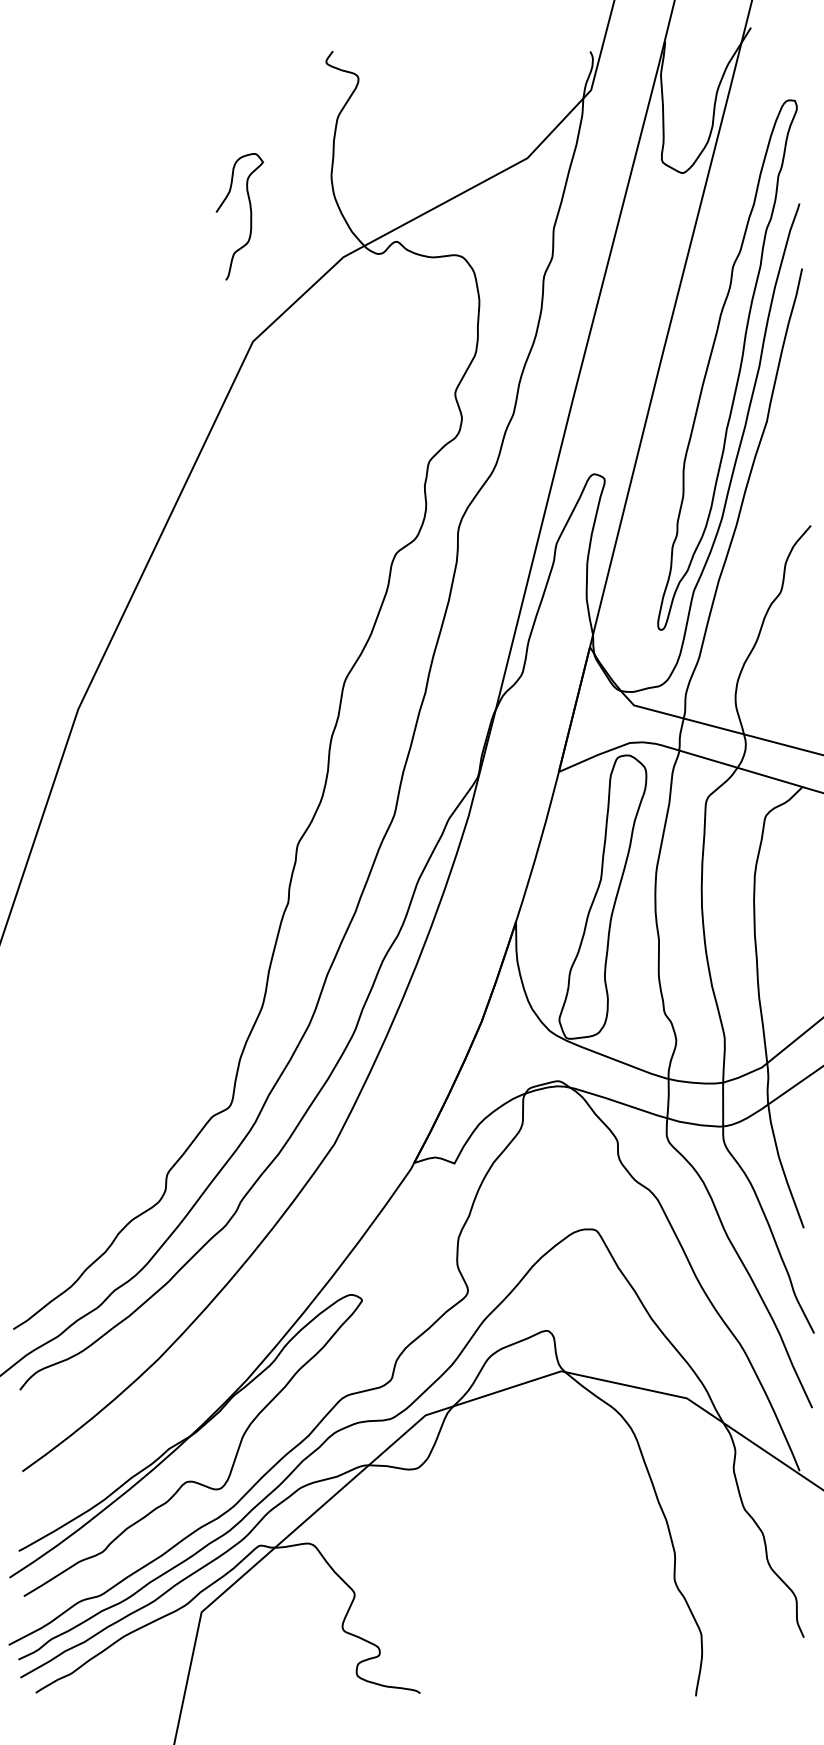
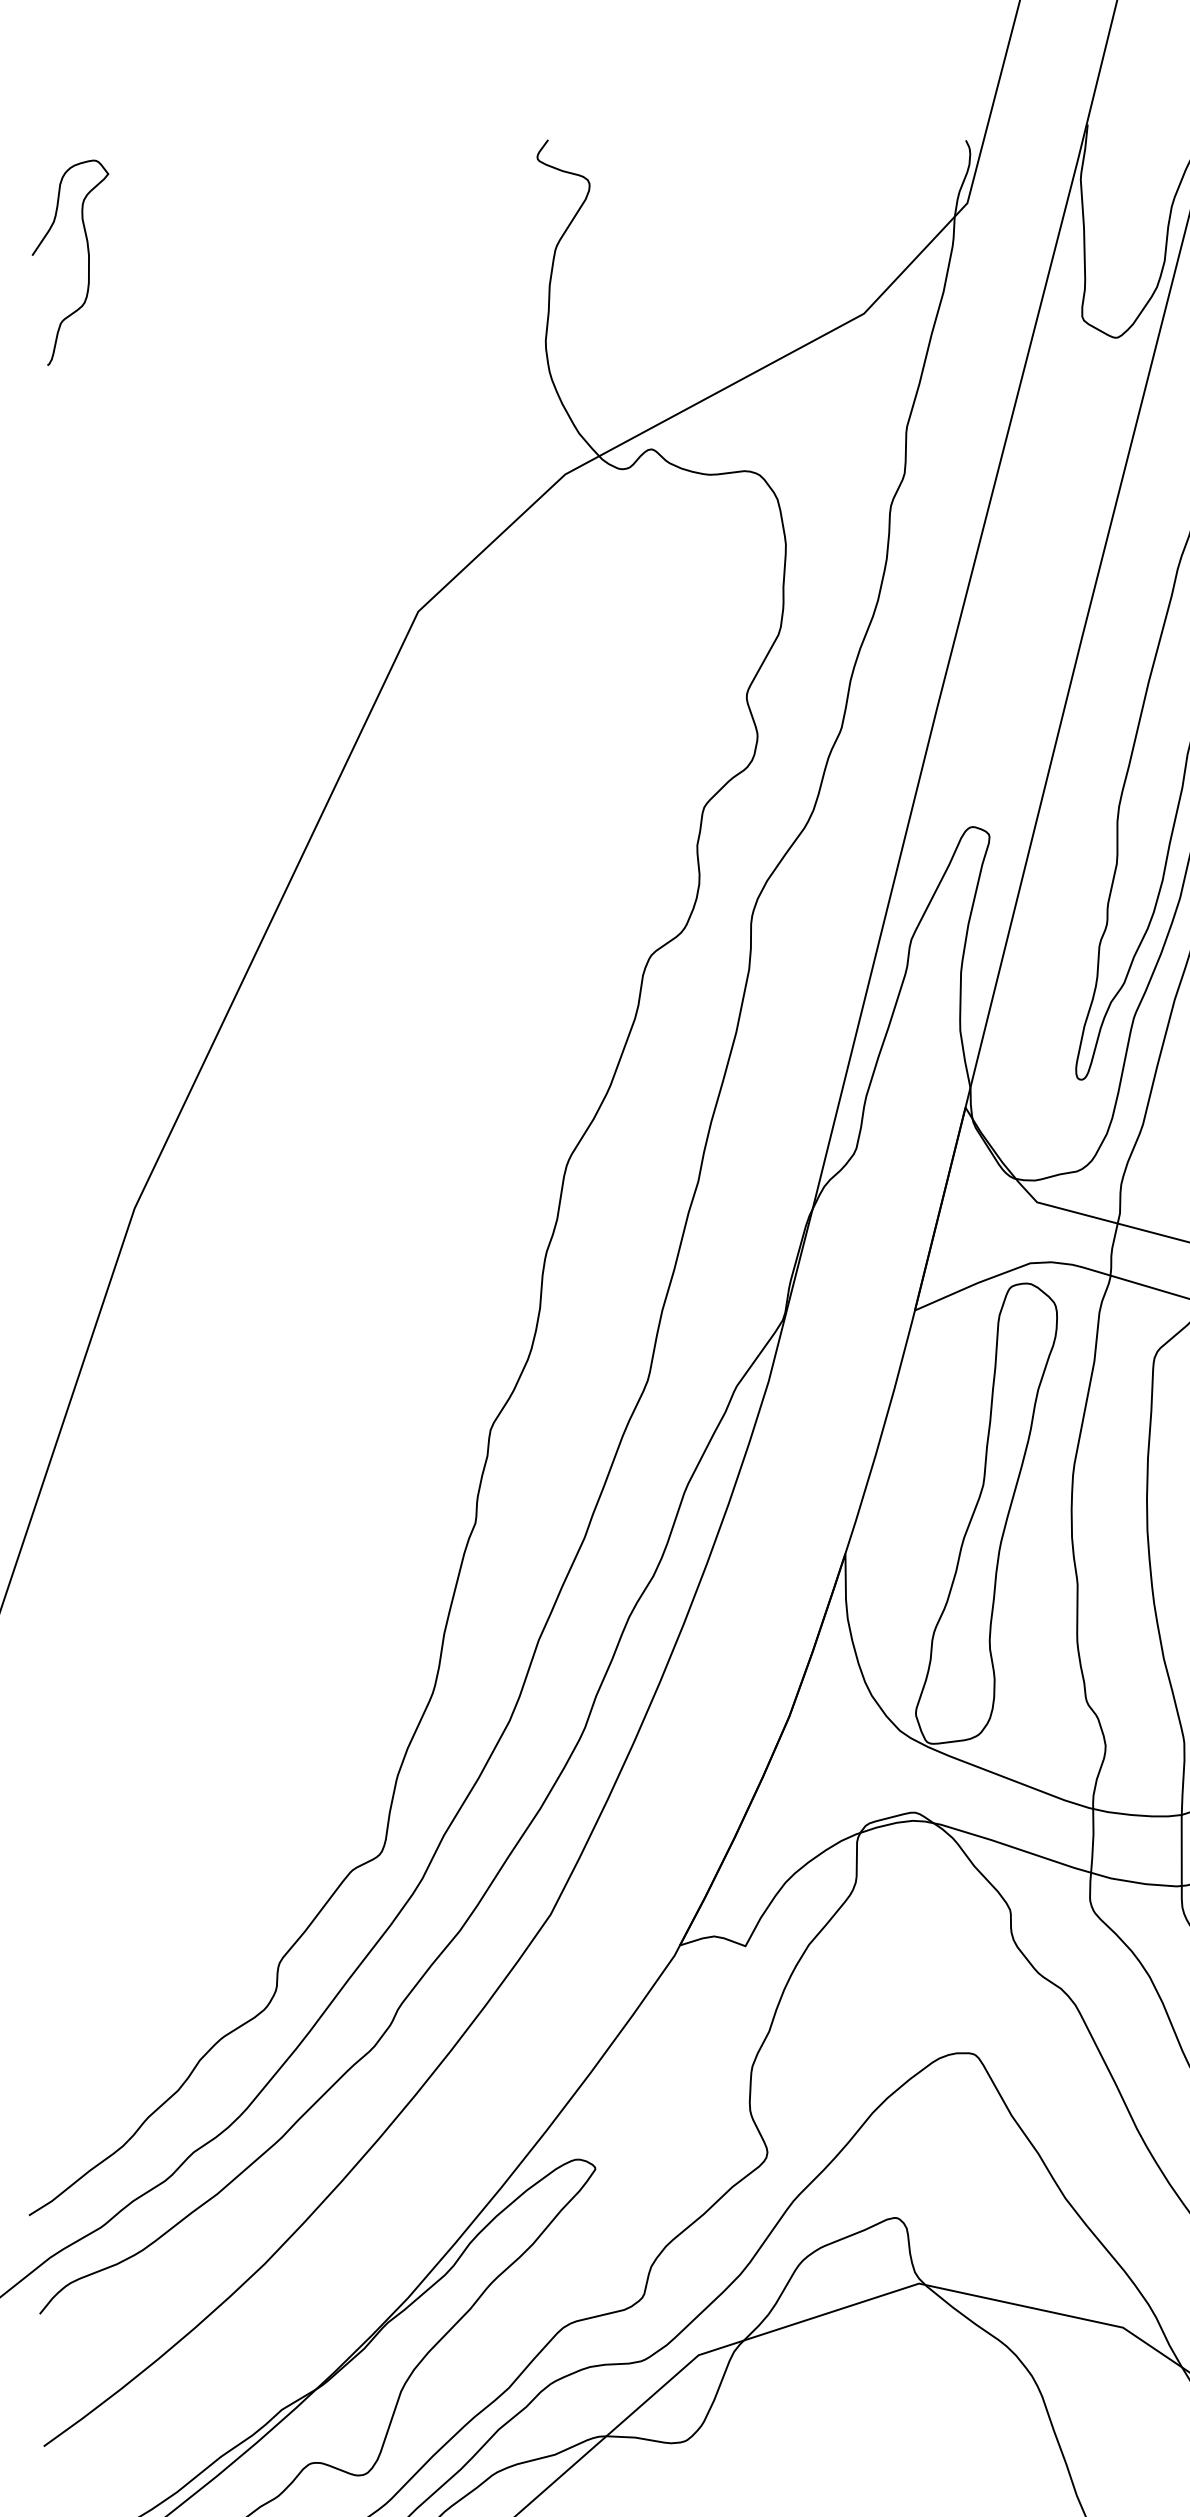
curve: (250, 216) -> (87, 262), moved

